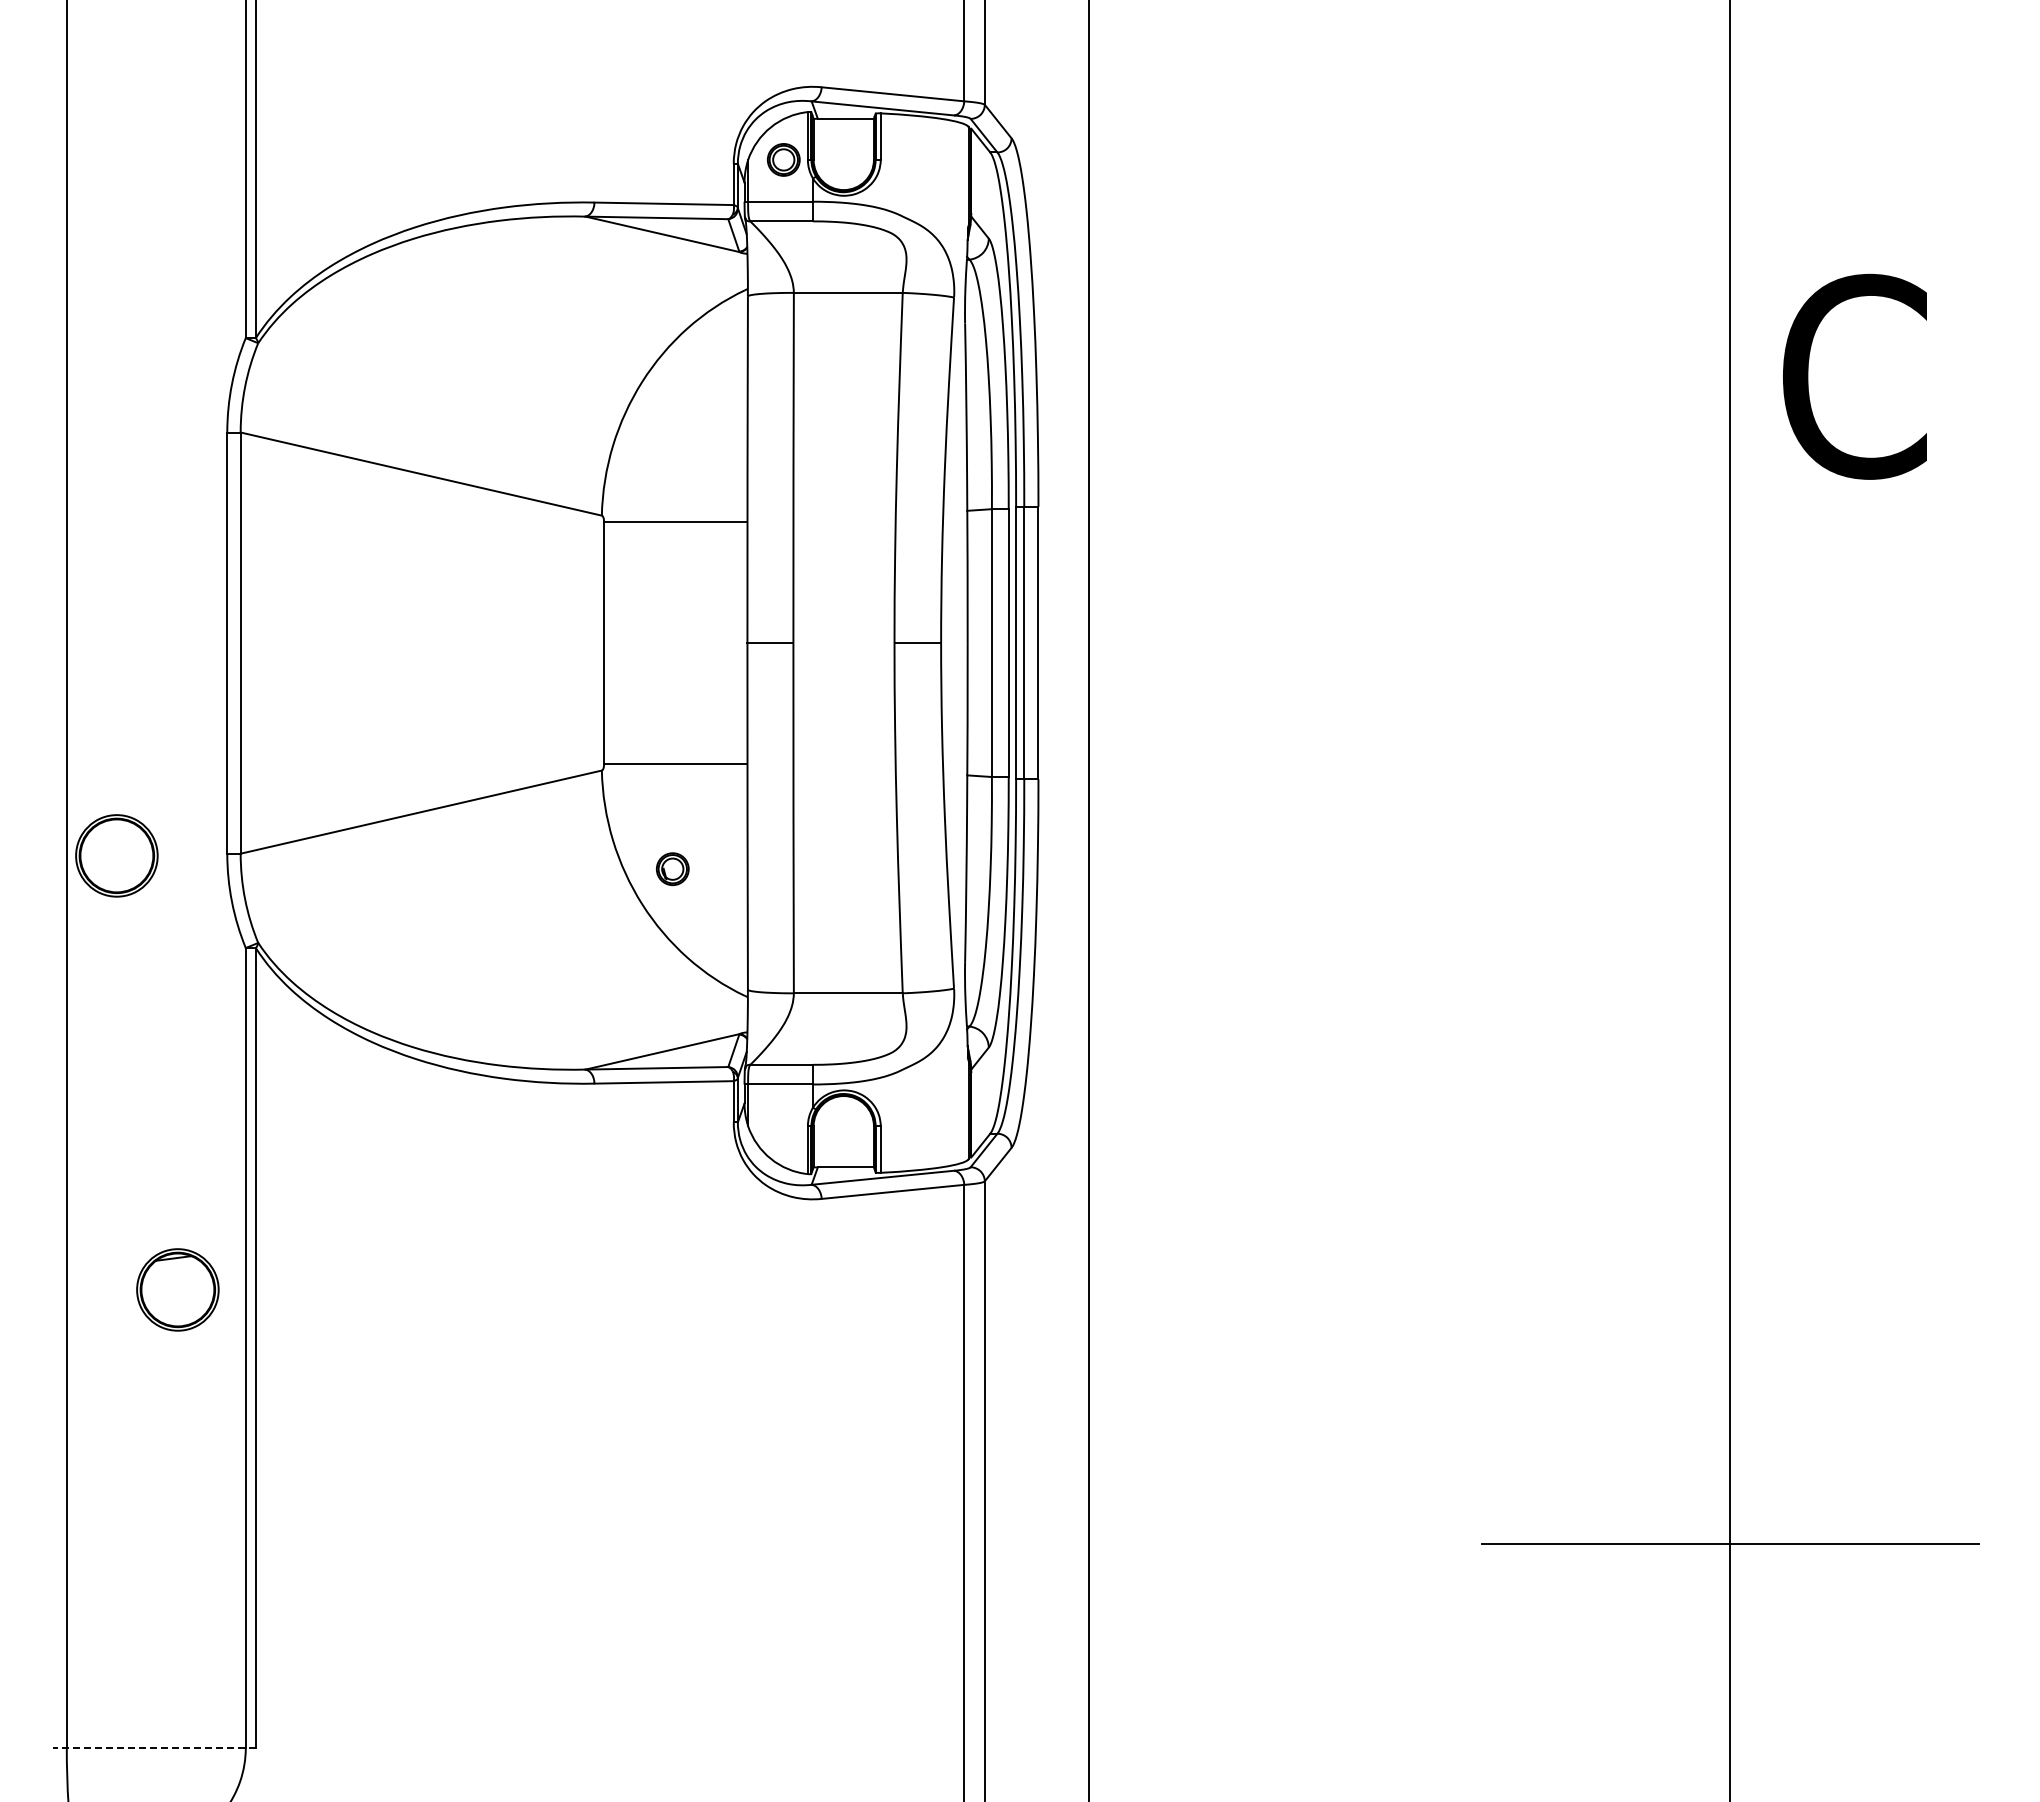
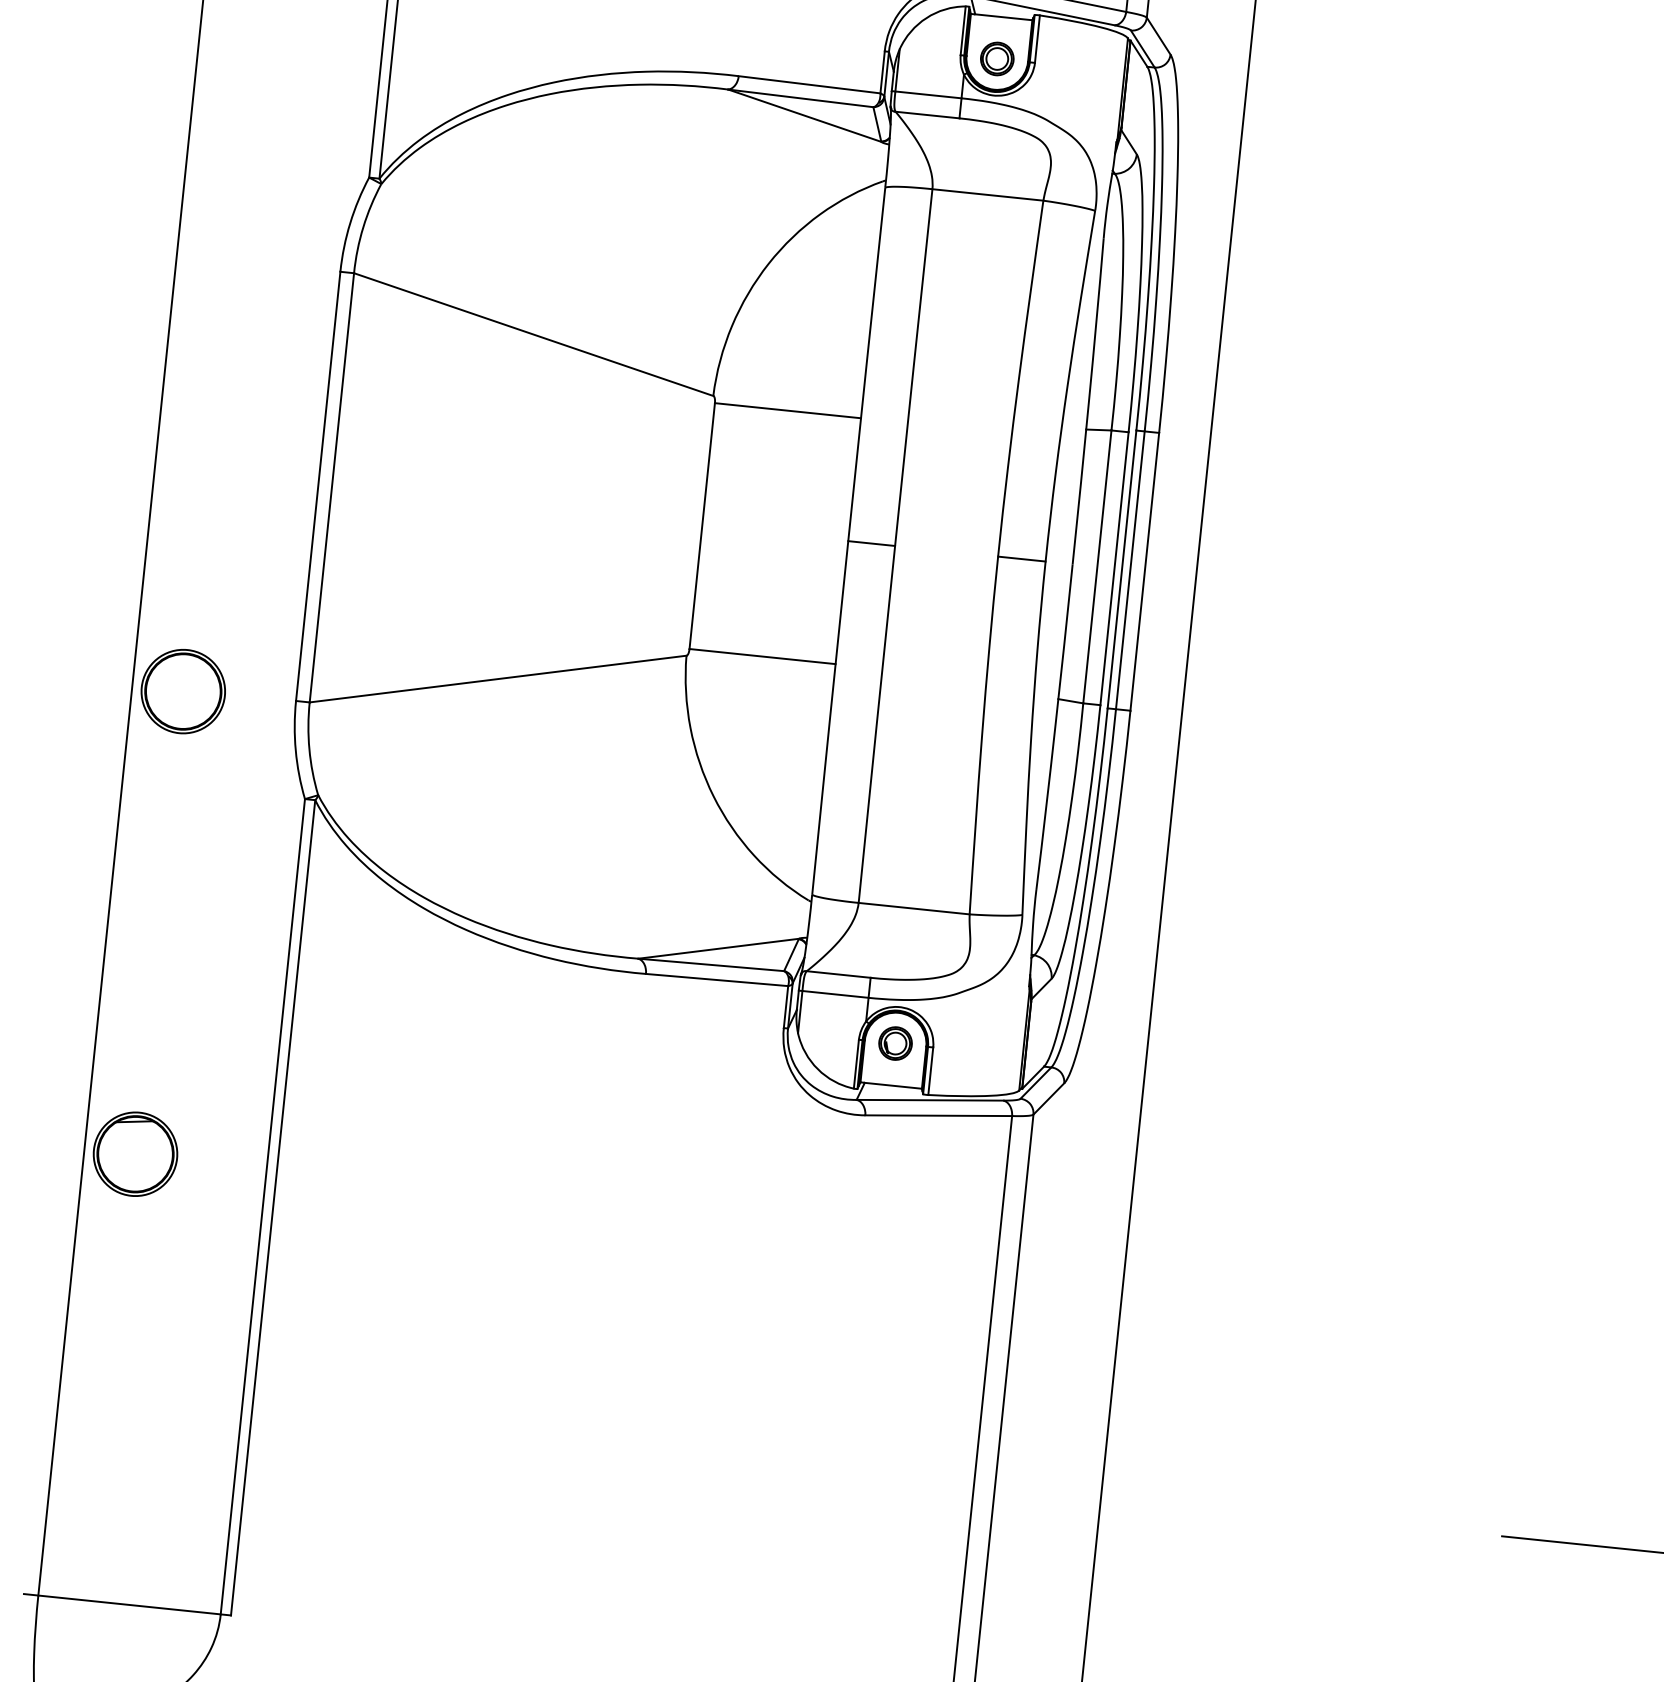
part: (783, 159) -> (997, 58), moved
part: (672, 868) -> (895, 1042), moved
part: (177, 1289) -> (135, 1153), moved
line: (154, 1748) -> (127, 1605), dashed -> solid

